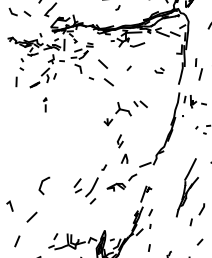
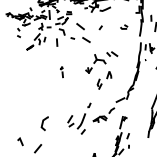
line: (16, 81) -> (57, 42), moved
part: (44, 104) -> (61, 71), moved
line: (124, 158) -> (108, 74), moved

